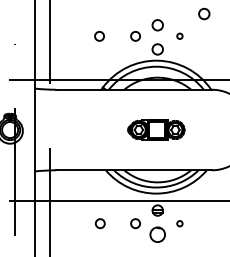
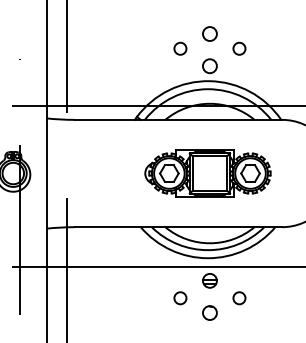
circle: (203, 13) -> (271, 18), removed
circle: (99, 36) -> (132, 48), removed
circle: (179, 36) -> (239, 48), size x1.67
part: (155, 130) -> (207, 173), size x1.67
circle: (100, 223) -> (133, 298), removed
circle: (179, 223) -> (239, 298), size x1.67
circle: (157, 234) -> (209, 312), size x0.71

